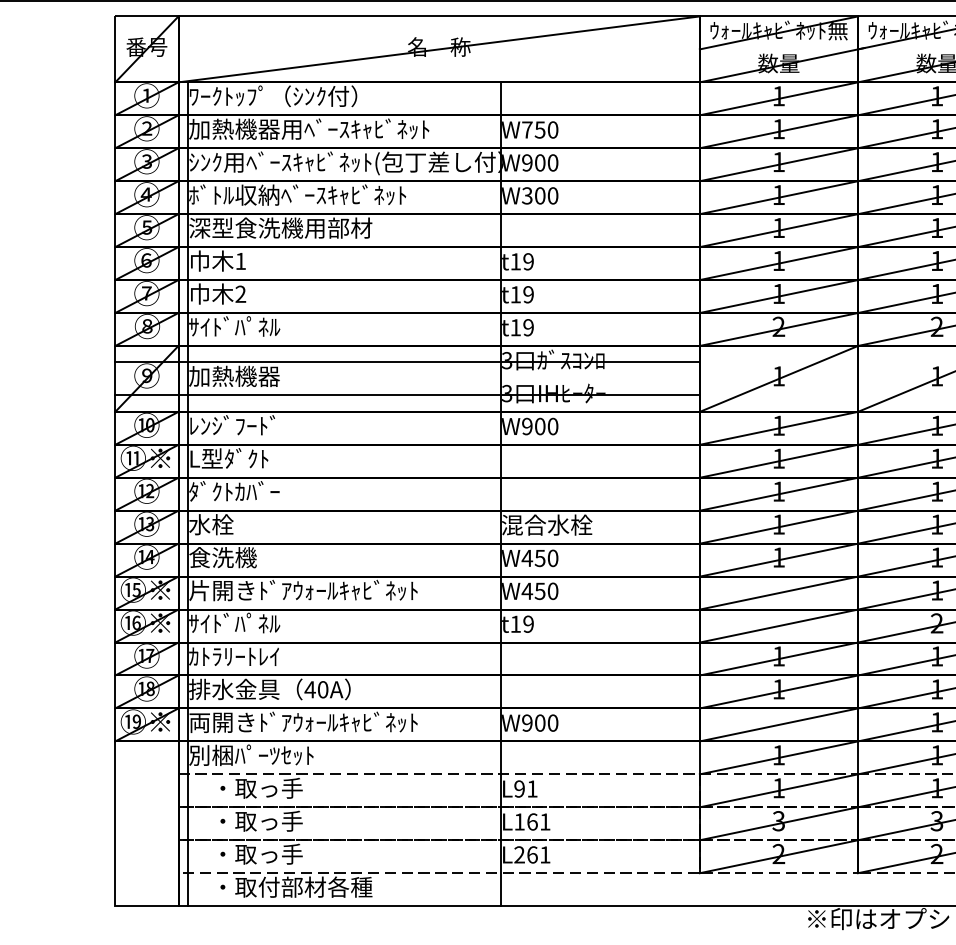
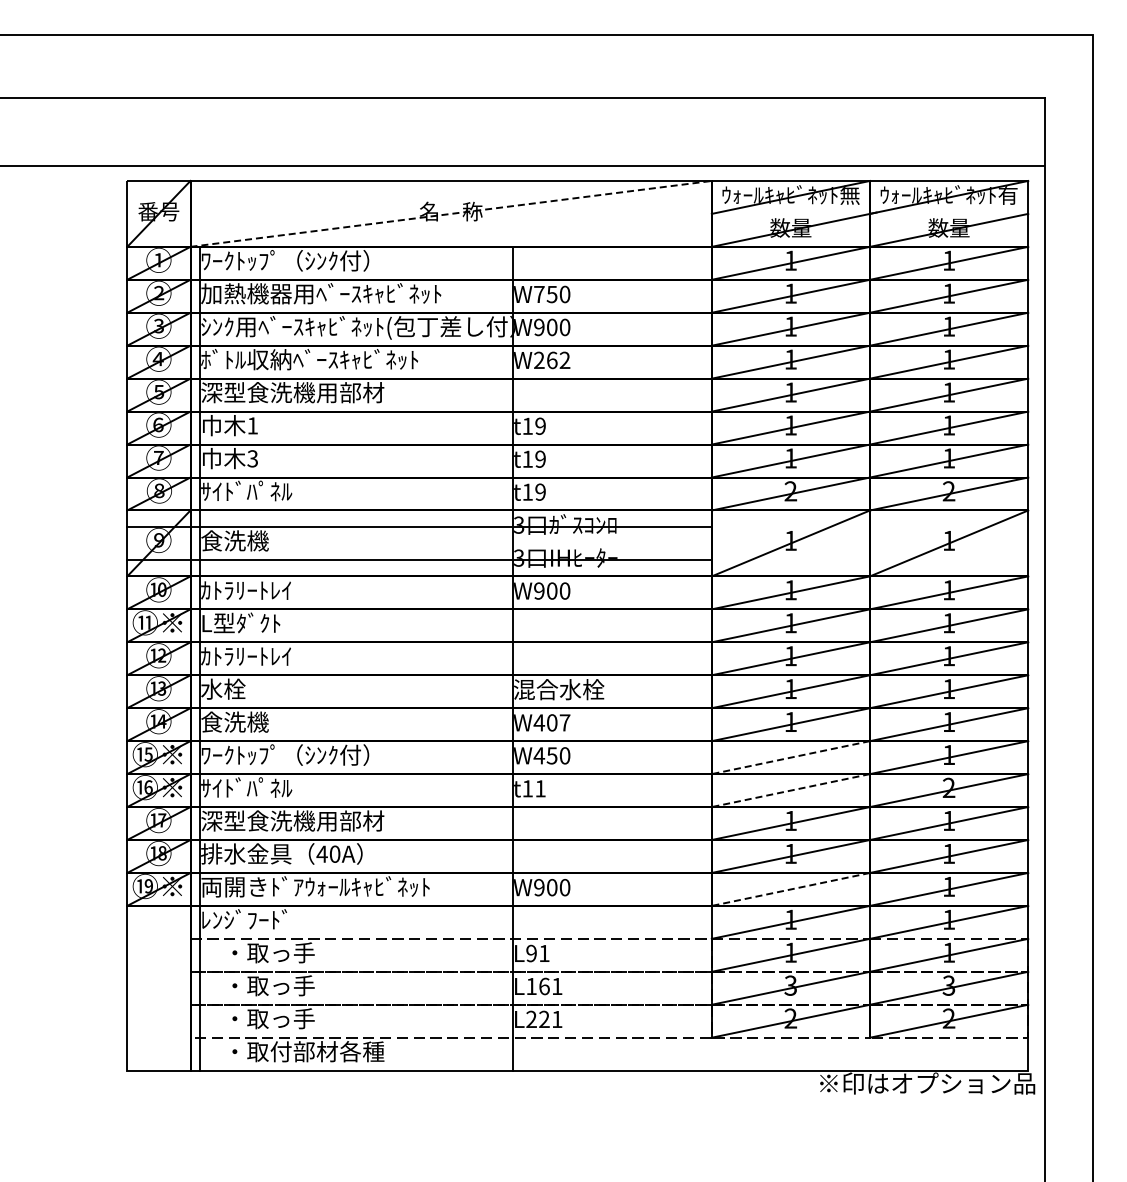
line: (439, 48) -> (451, 213), solid -> dashed
text: (540, 195) -> (552, 360), W300 -> W262
text: (240, 293) -> (252, 458), 2 -> 3
text: (234, 375) -> (246, 540), 加熱機器 -> 食洗機
text: (233, 424) -> (245, 589), ﾚﾝｼﾞﾌｰﾄﾞ -> ｶﾄﾗﾘｰﾄﾚｲ
text: (234, 490) -> (246, 655), ﾀﾞｸﾄｶﾊﾞｰ -> ｶﾄﾗﾘｰﾄﾚｲ
text: (546, 557) -> (558, 722), W450 -> W407
text: (303, 589) -> (315, 754), 片開きﾄﾞｱｳｫｰﾙｷｬﾋﾞﾈｯﾄ -> ﾜｰｸﾄｯﾌﾟ（ｼﾝｸ付）
line: (778, 592) -> (790, 757), solid -> dashed
text: (528, 623) -> (540, 788), t19 -> t11
line: (778, 625) -> (790, 790), solid -> dashed
text: (280, 655) -> (292, 820), ｶﾄﾗﾘｰﾄﾚｲ -> 深型食洗機用部材
line: (778, 724) -> (790, 889), solid -> dashed
text: (251, 754) -> (263, 919), 別梱ﾊﾟｰﾂｾｯﾄ -> ﾚﾝｼﾞﾌｰﾄﾞ
text: (532, 854) -> (544, 1019), L261 -> L221

